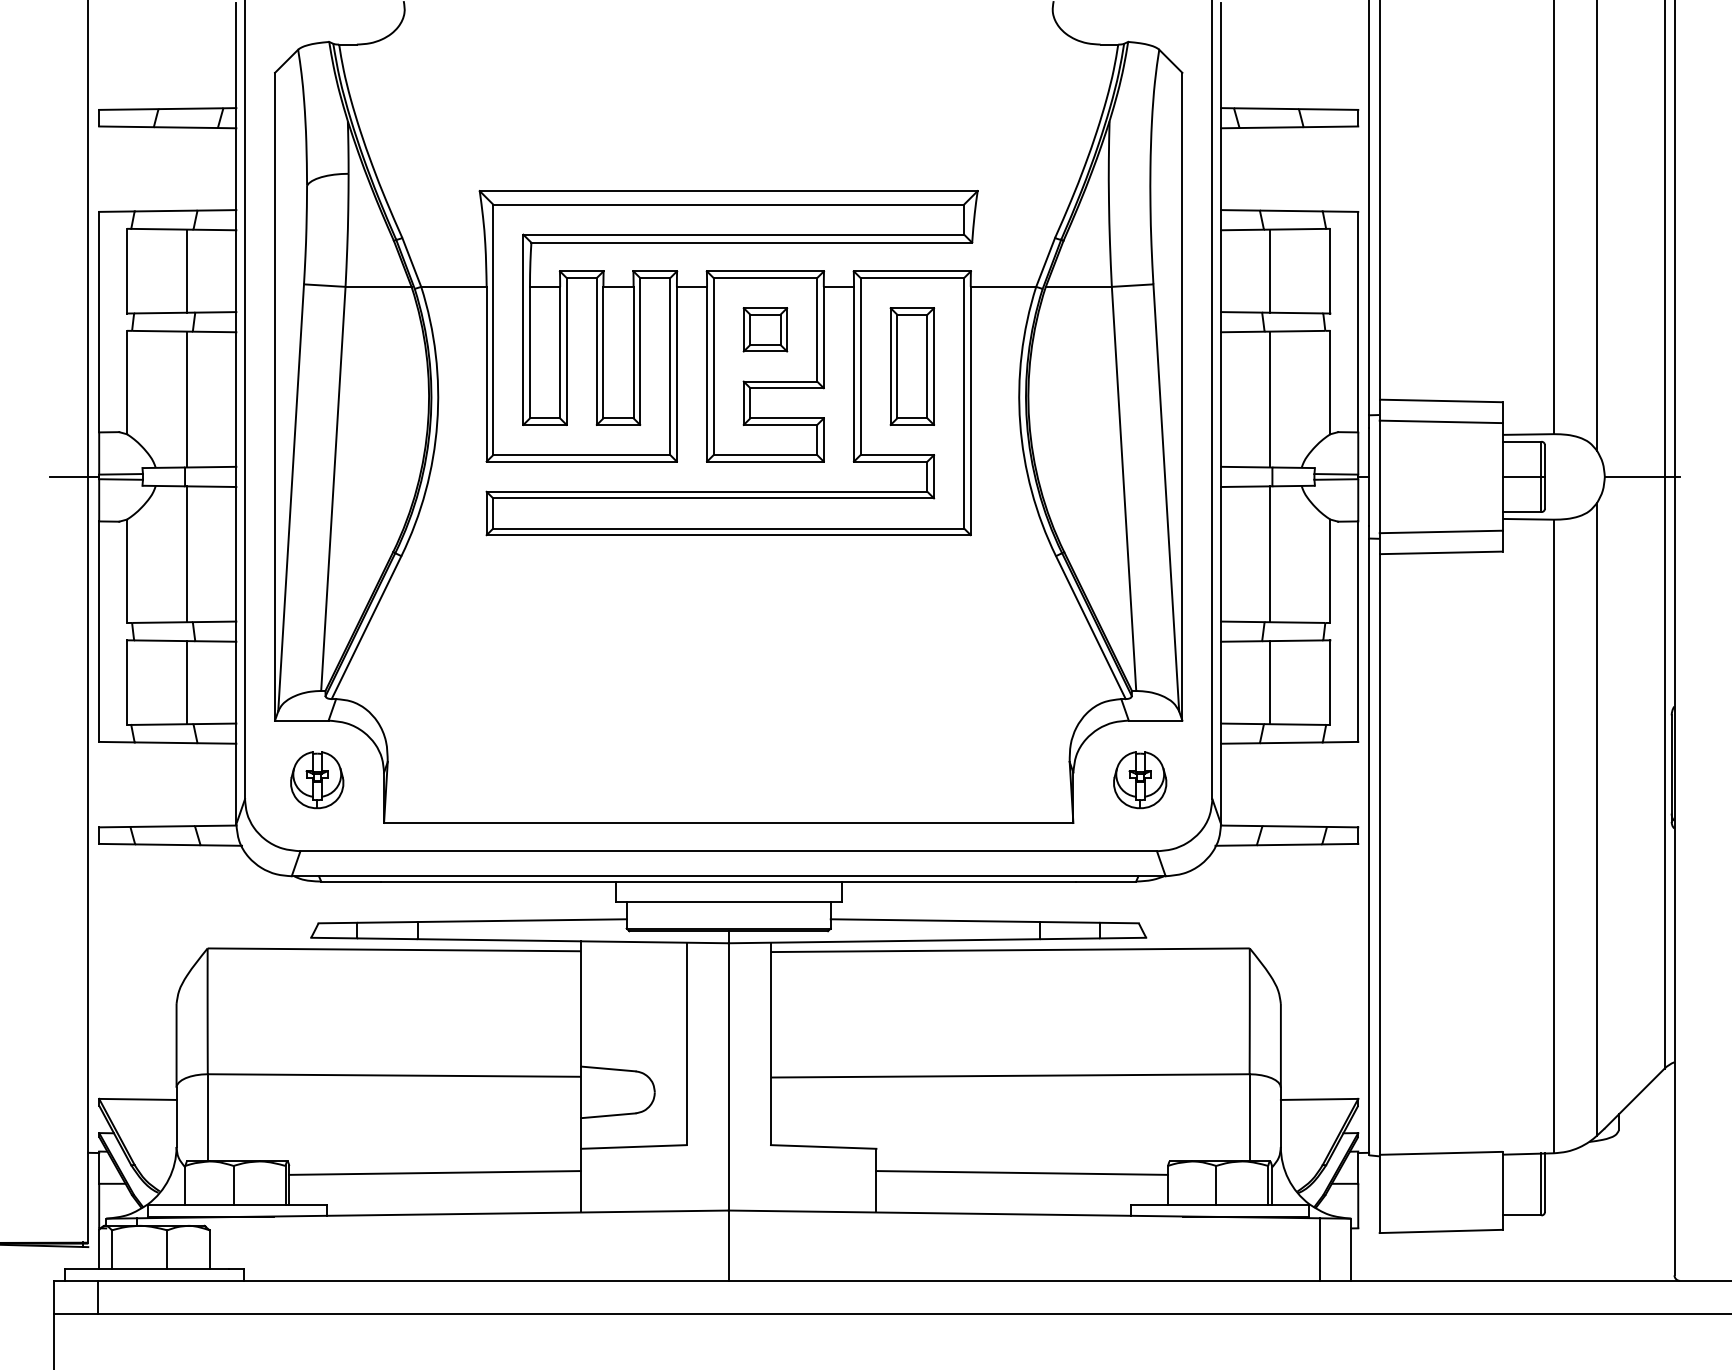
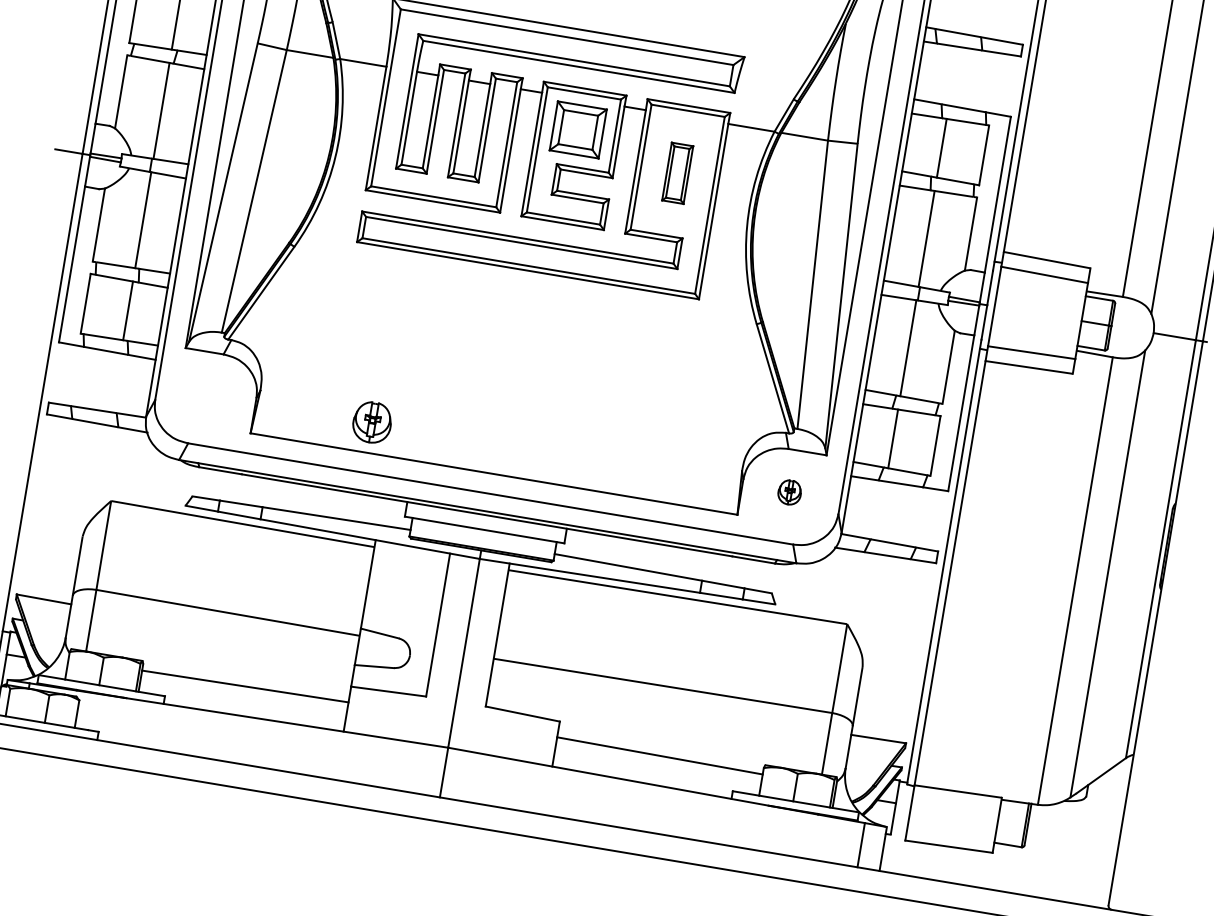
part: (765, 329) -> (578, 129), size x1.6
part: (912, 366) -> (677, 173), size x0.7
part: (317, 780) -> (372, 422), moved
part: (1140, 780) -> (789, 492), size x0.6

